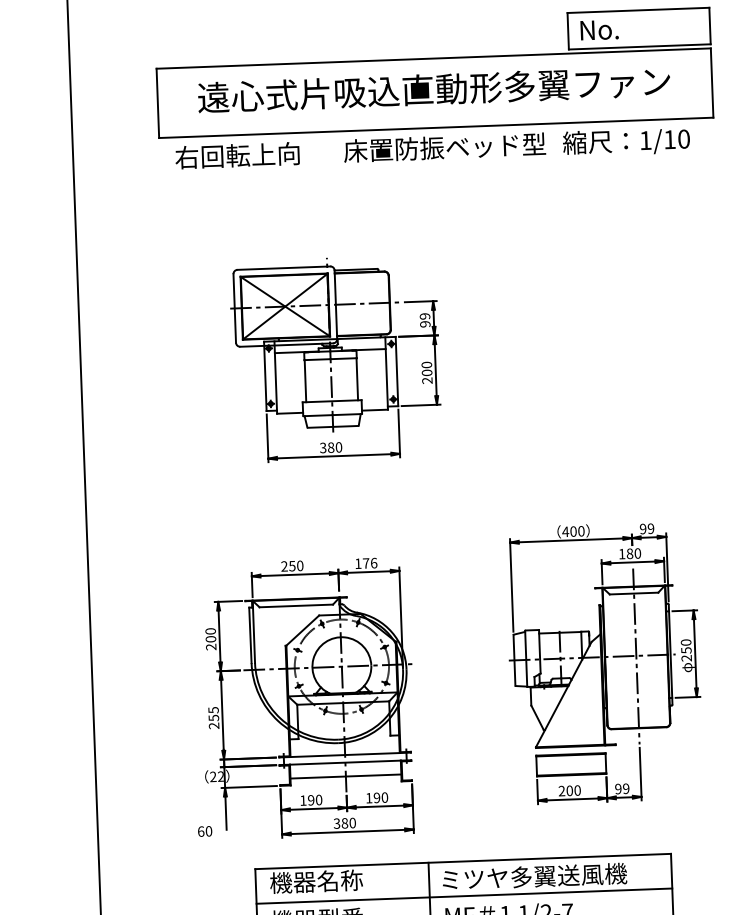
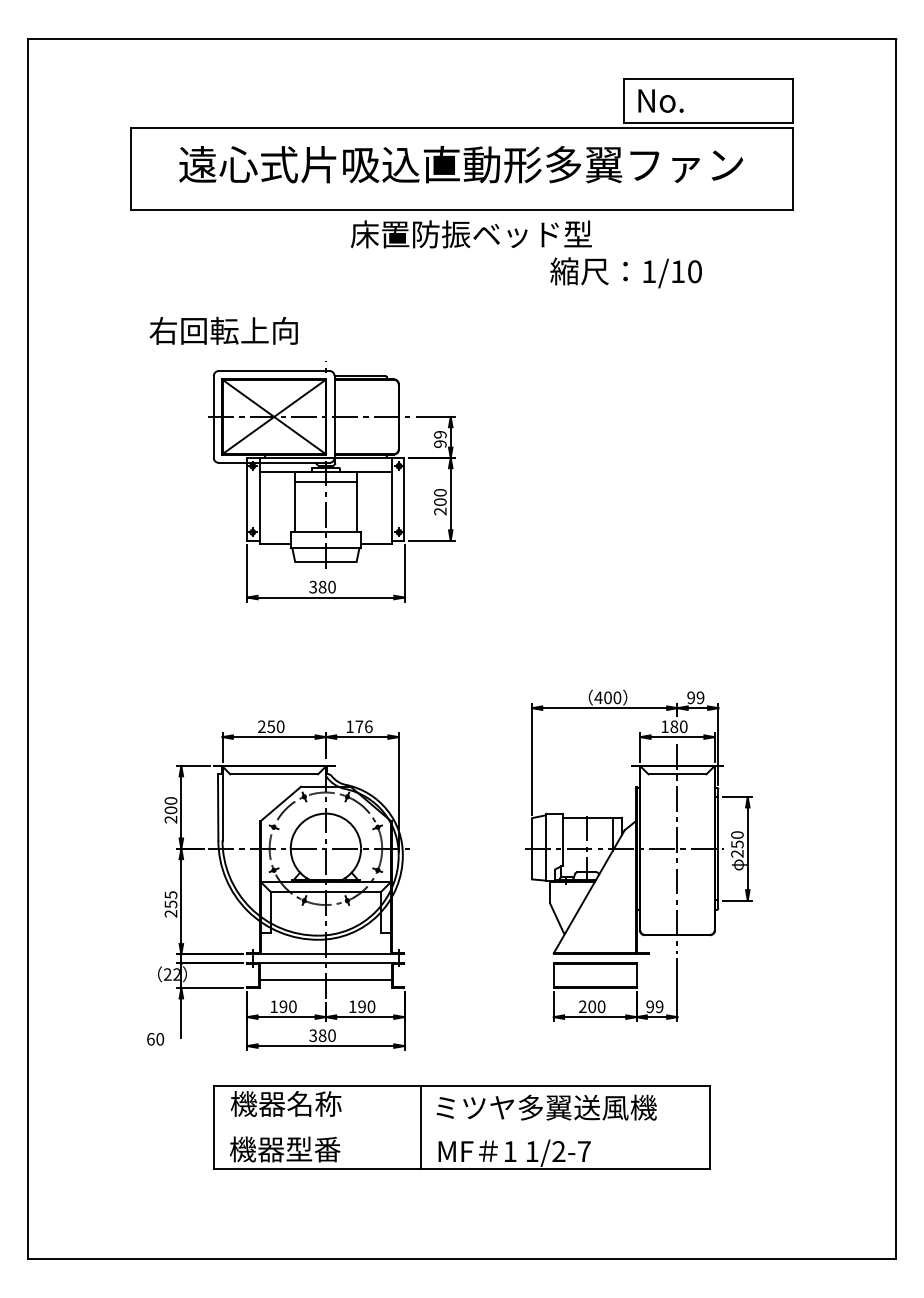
text: (625, 141) -> (625, 272), moved
text: (237, 155) -> (223, 330), moved
line: (464, 895) -> (461, 1127), removed

